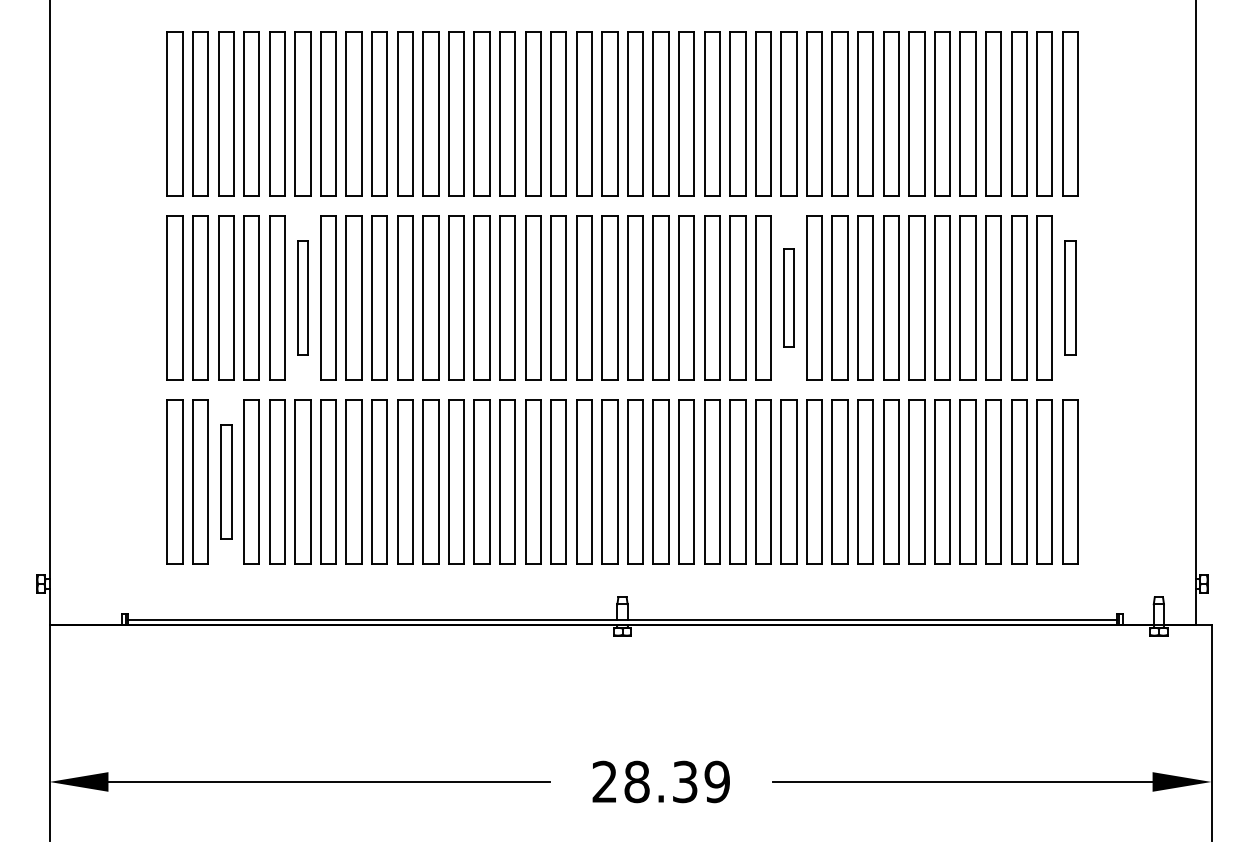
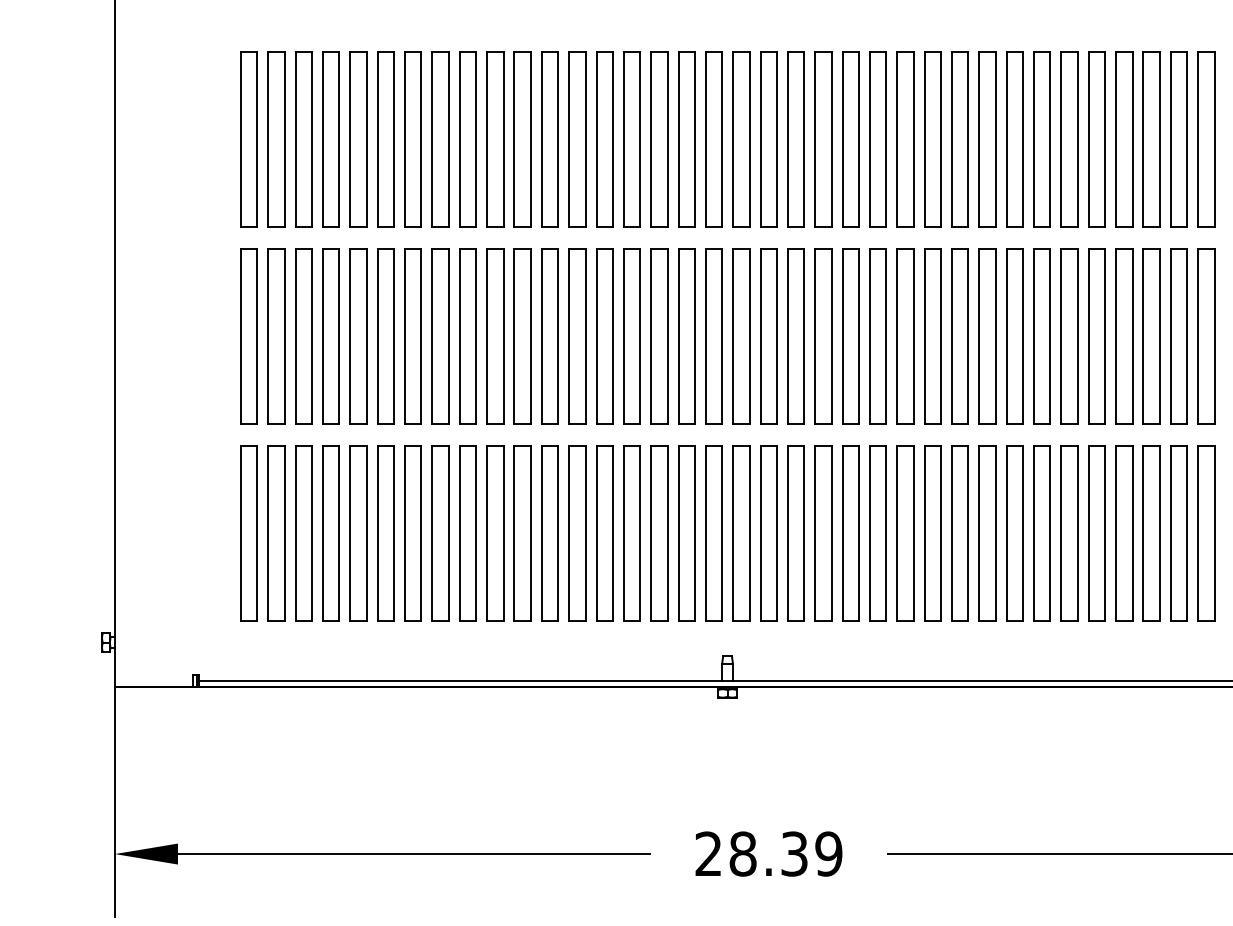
part: (302, 297) -> (385, 336), size x1.43
part: (788, 297) -> (904, 336), size x1.67
part: (1070, 297) -> (1206, 336), size x1.43
part: (226, 481) -> (304, 532), size x1.43

